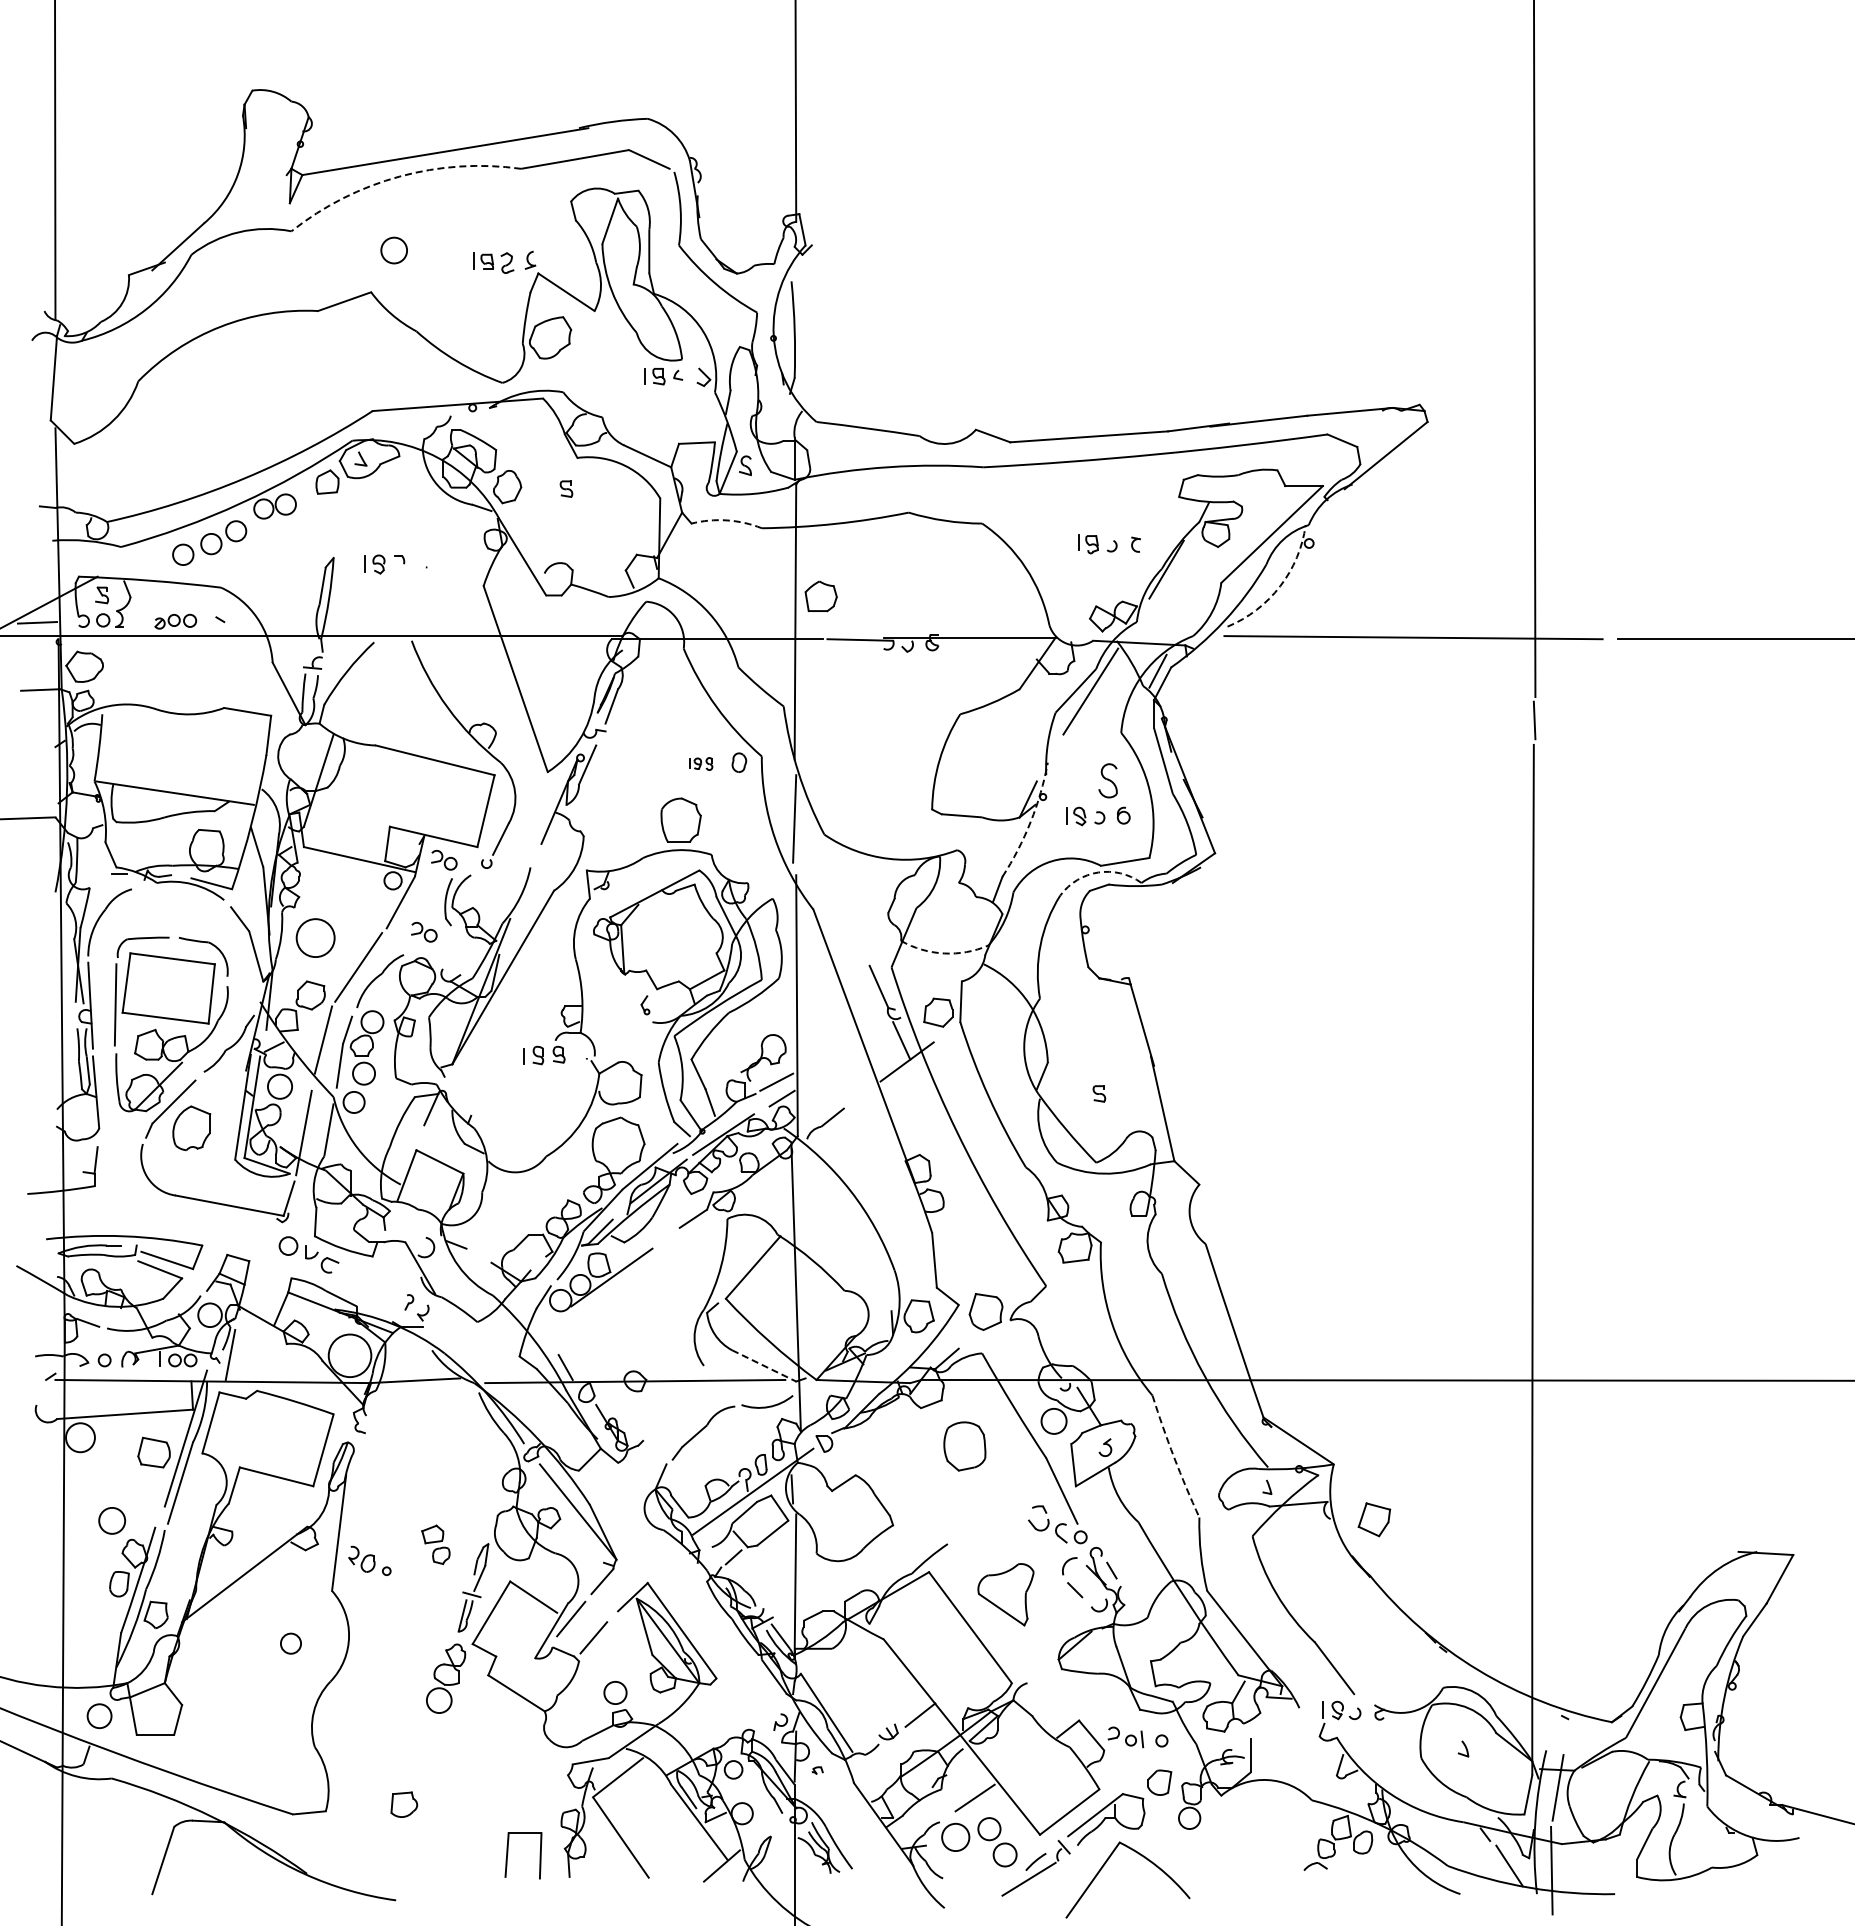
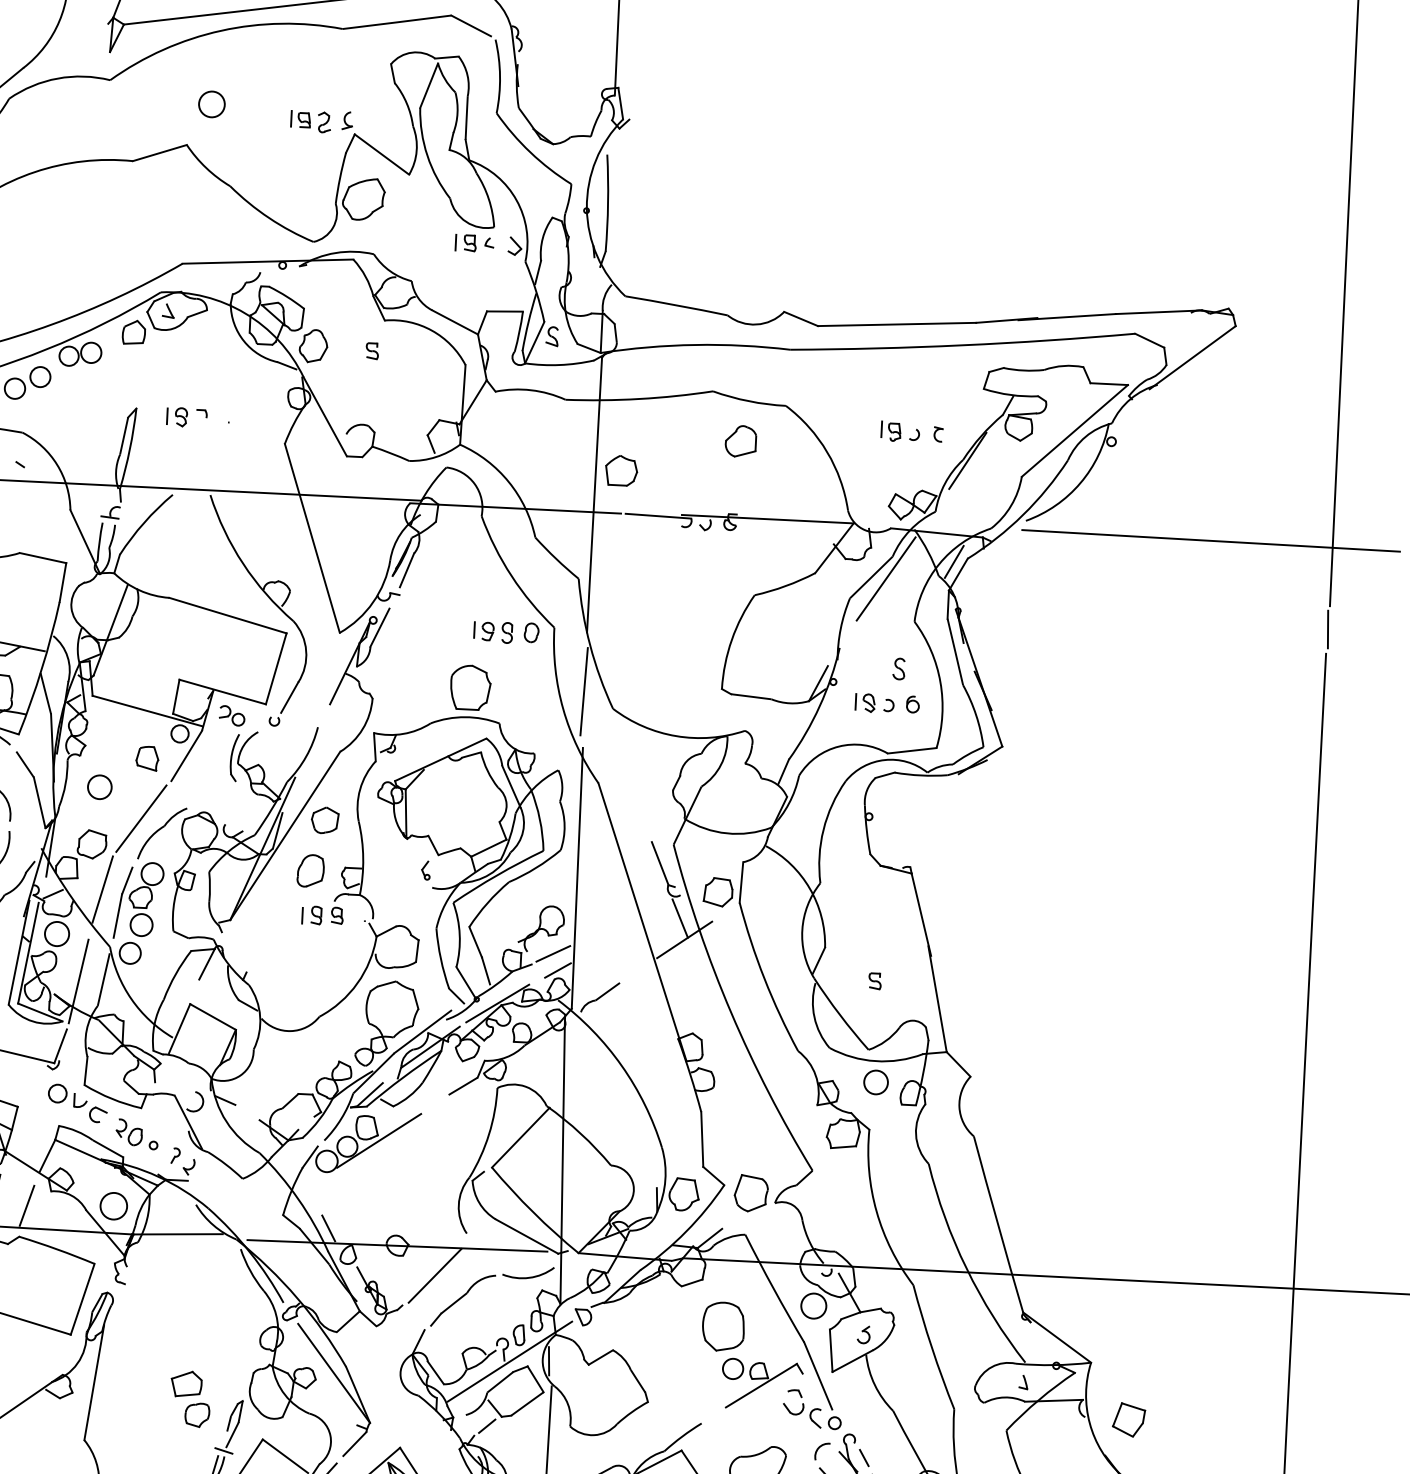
arc: (399, 176) -> (220, 30), dashed -> solid
arc: (727, 520) -> (531, 390), dashed -> solid
part: (938, 561) -> (740, 441), added
arc: (1280, 586) -> (1080, 483), dashed -> solid
part: (700, 763) -> (492, 631), size x1.67
part: (1107, 780) -> (898, 668), size x0.62
arc: (1030, 821) -> (819, 705), dashed -> solid
arc: (1098, 872) -> (885, 760), dashed -> solid
part: (361, 906) -> (147, 758), added
part: (424, 932) -> (208, 787), removed
circle: (315, 937) -> (99, 786), size x0.62
arc: (944, 953) -> (727, 833), dashed -> solid
part: (542, 959) -> (325, 819), added
part: (530, 1011) -> (310, 871), added
circle: (1105, 1194) -> (876, 1082), added
circle: (349, 1355) -> (113, 1205), size x0.62
line: (263, 1359) -> (27, 1205), added
line: (764, 1365) -> (527, 1236), dashed -> solid
line: (674, 1409) -> (435, 1275), added
arc: (1174, 1457) -> (932, 1348), dashed -> solid
part: (1006, 1502) -> (762, 1384), added
part: (435, 1544) -> (189, 1398), size x1.43
part: (369, 1560) -> (136, 1133), moved

